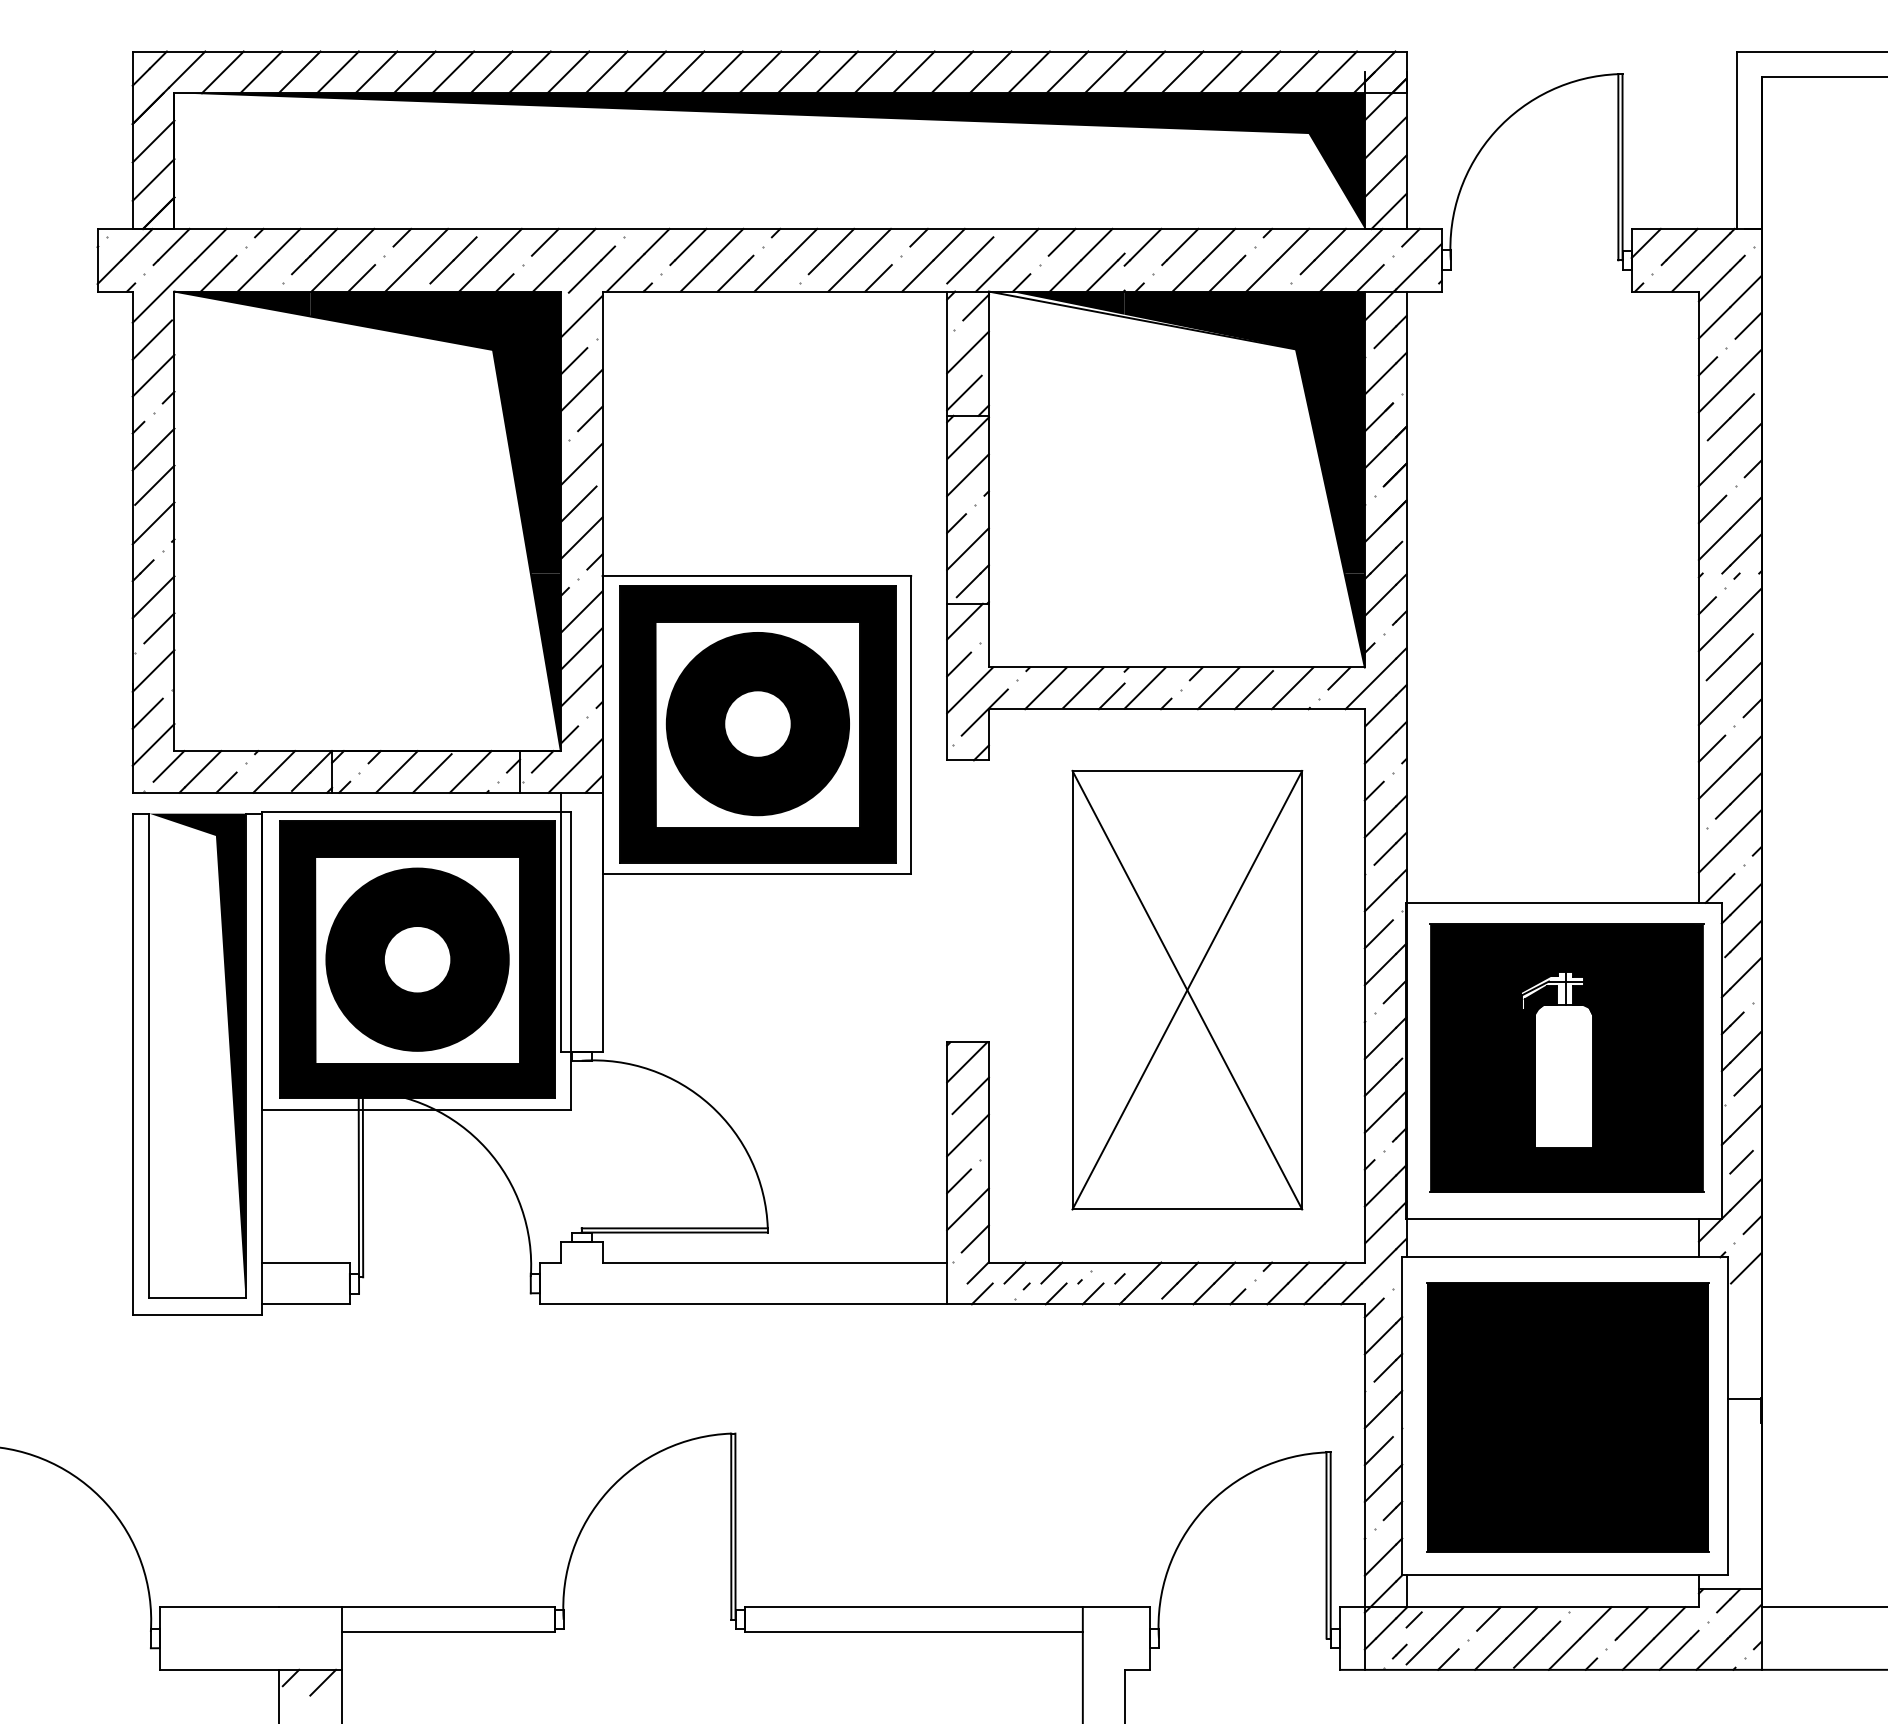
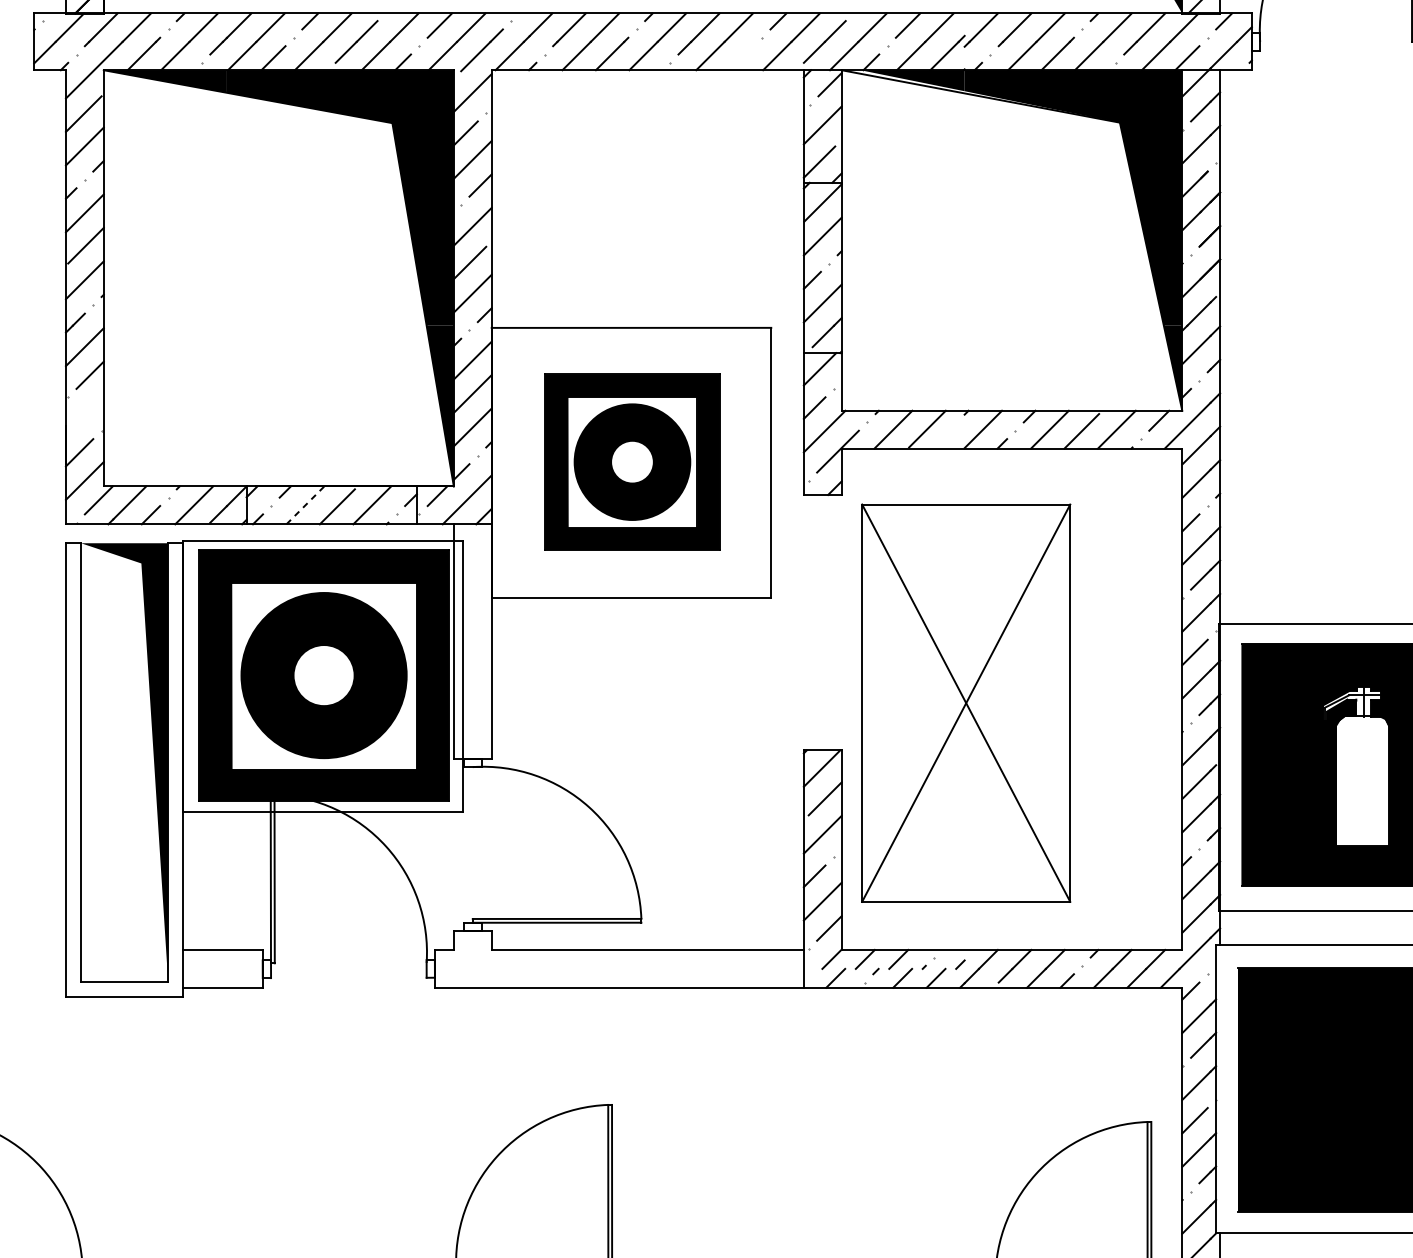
line: (878, 278) -> (741, 58), removed
line: (153, 670) -> (84, 413), removed
line: (1111, 696) -> (952, 437), removed
part: (757, 724) -> (632, 462), size x0.7
line: (396, 771) -> (304, 505), solid -> dashed
part: (1187, 989) -> (966, 702), moved

